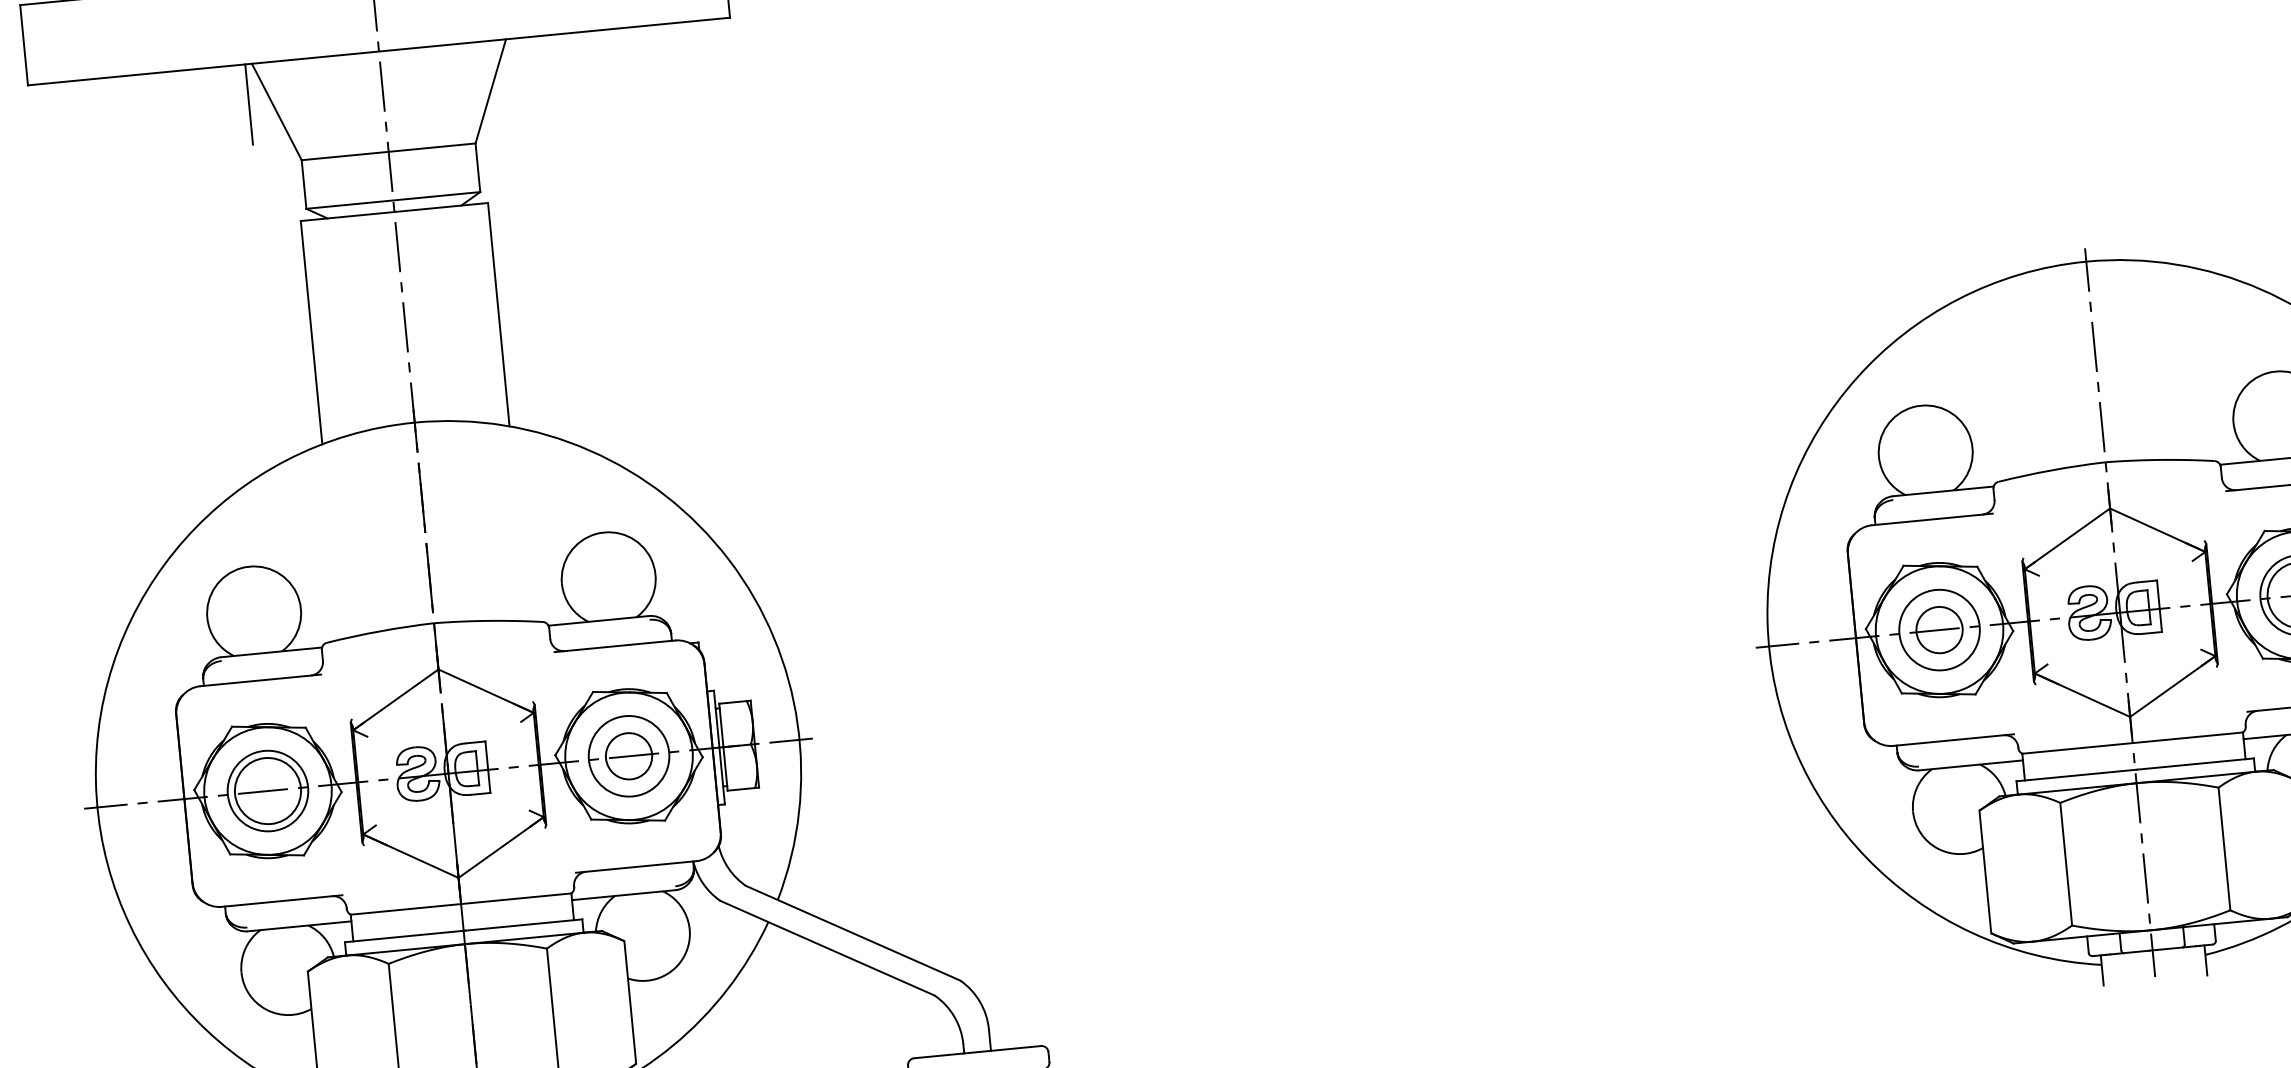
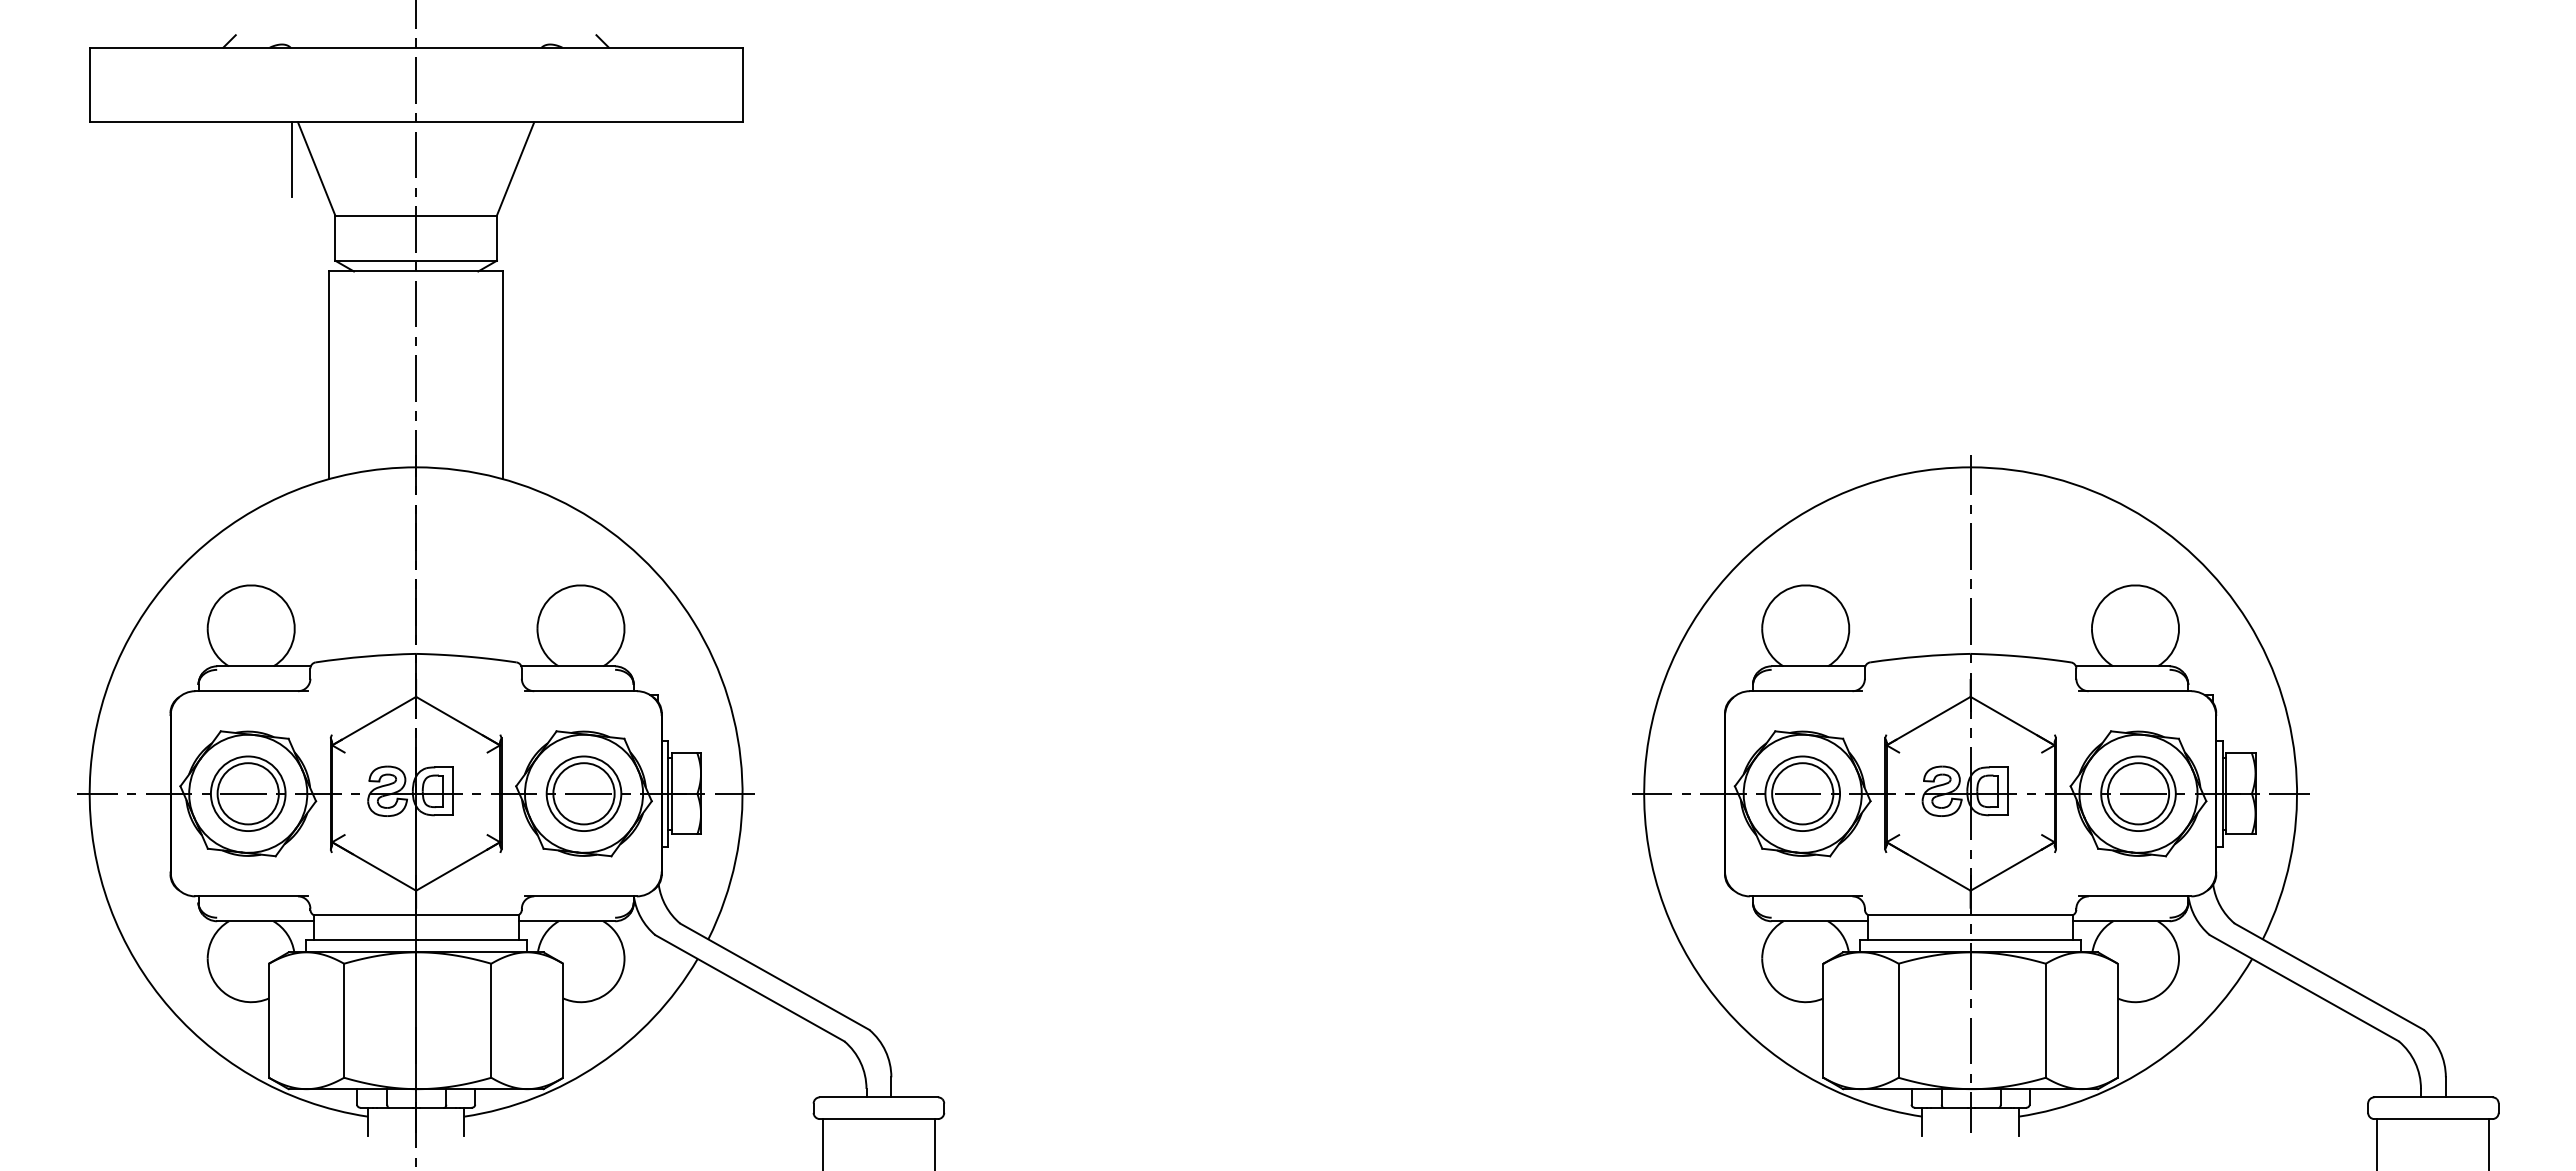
circle: (1939, 629) -> (1802, 793), size x1.43
circle: (628, 756) -> (583, 793), size x1.43

